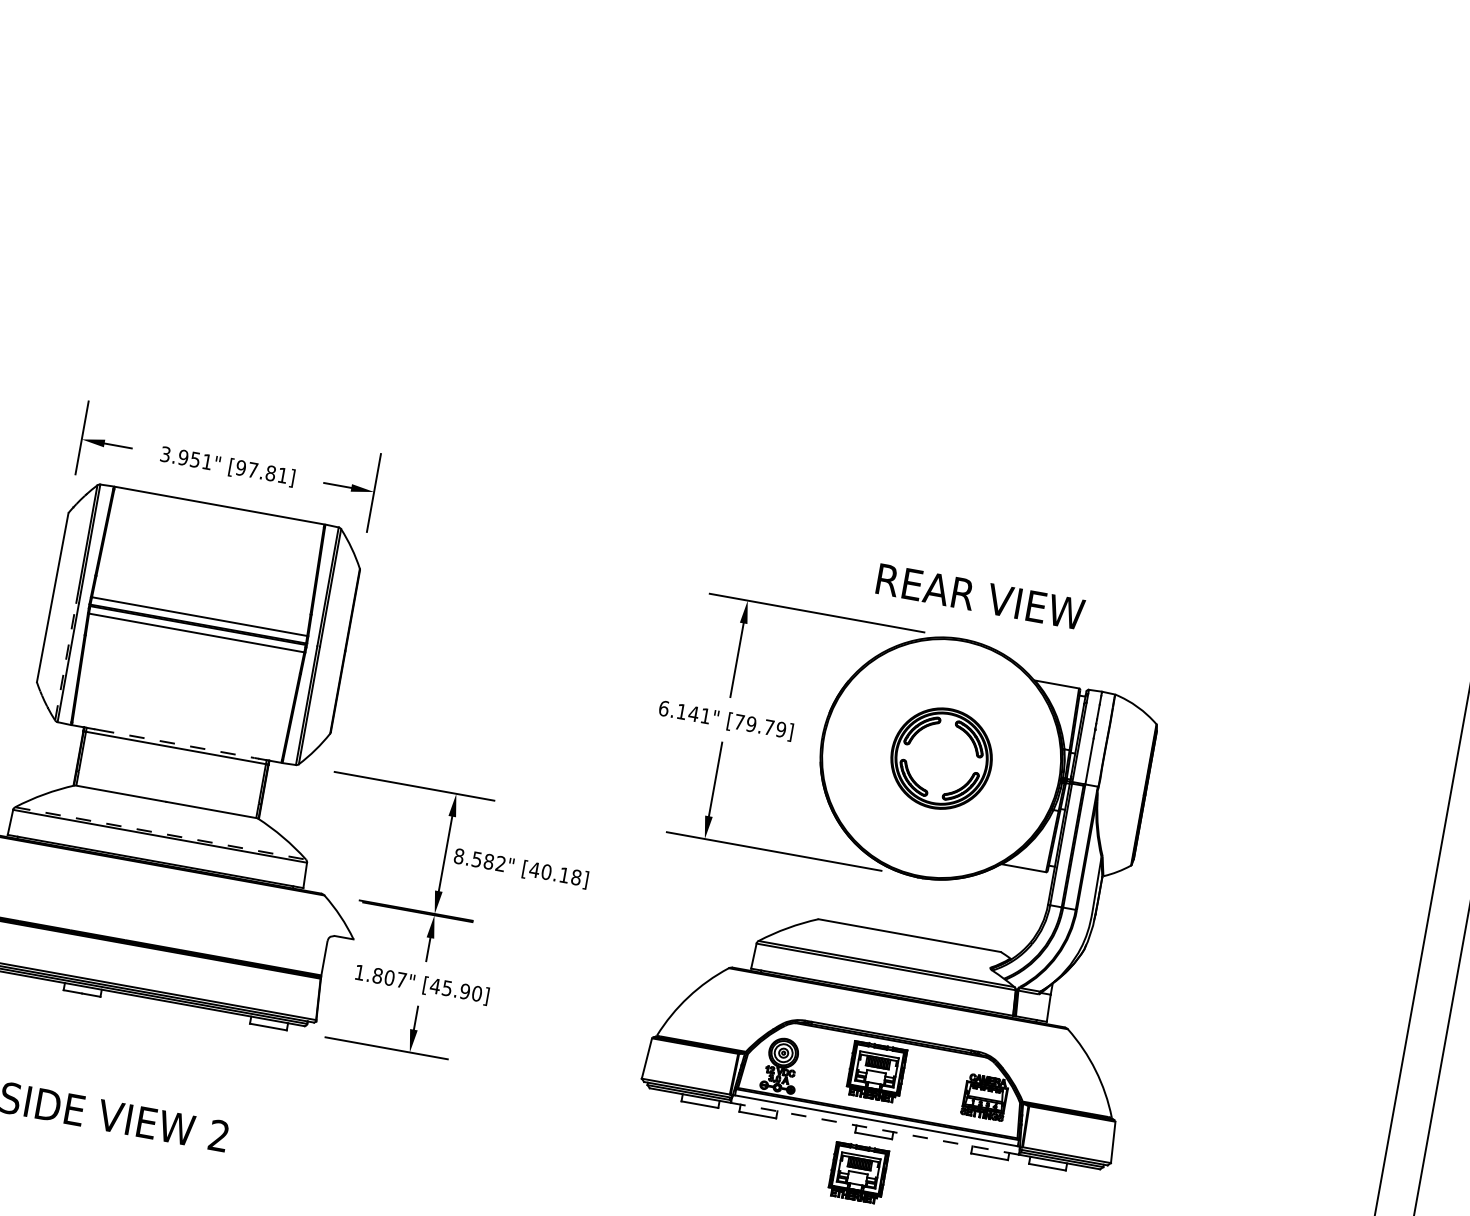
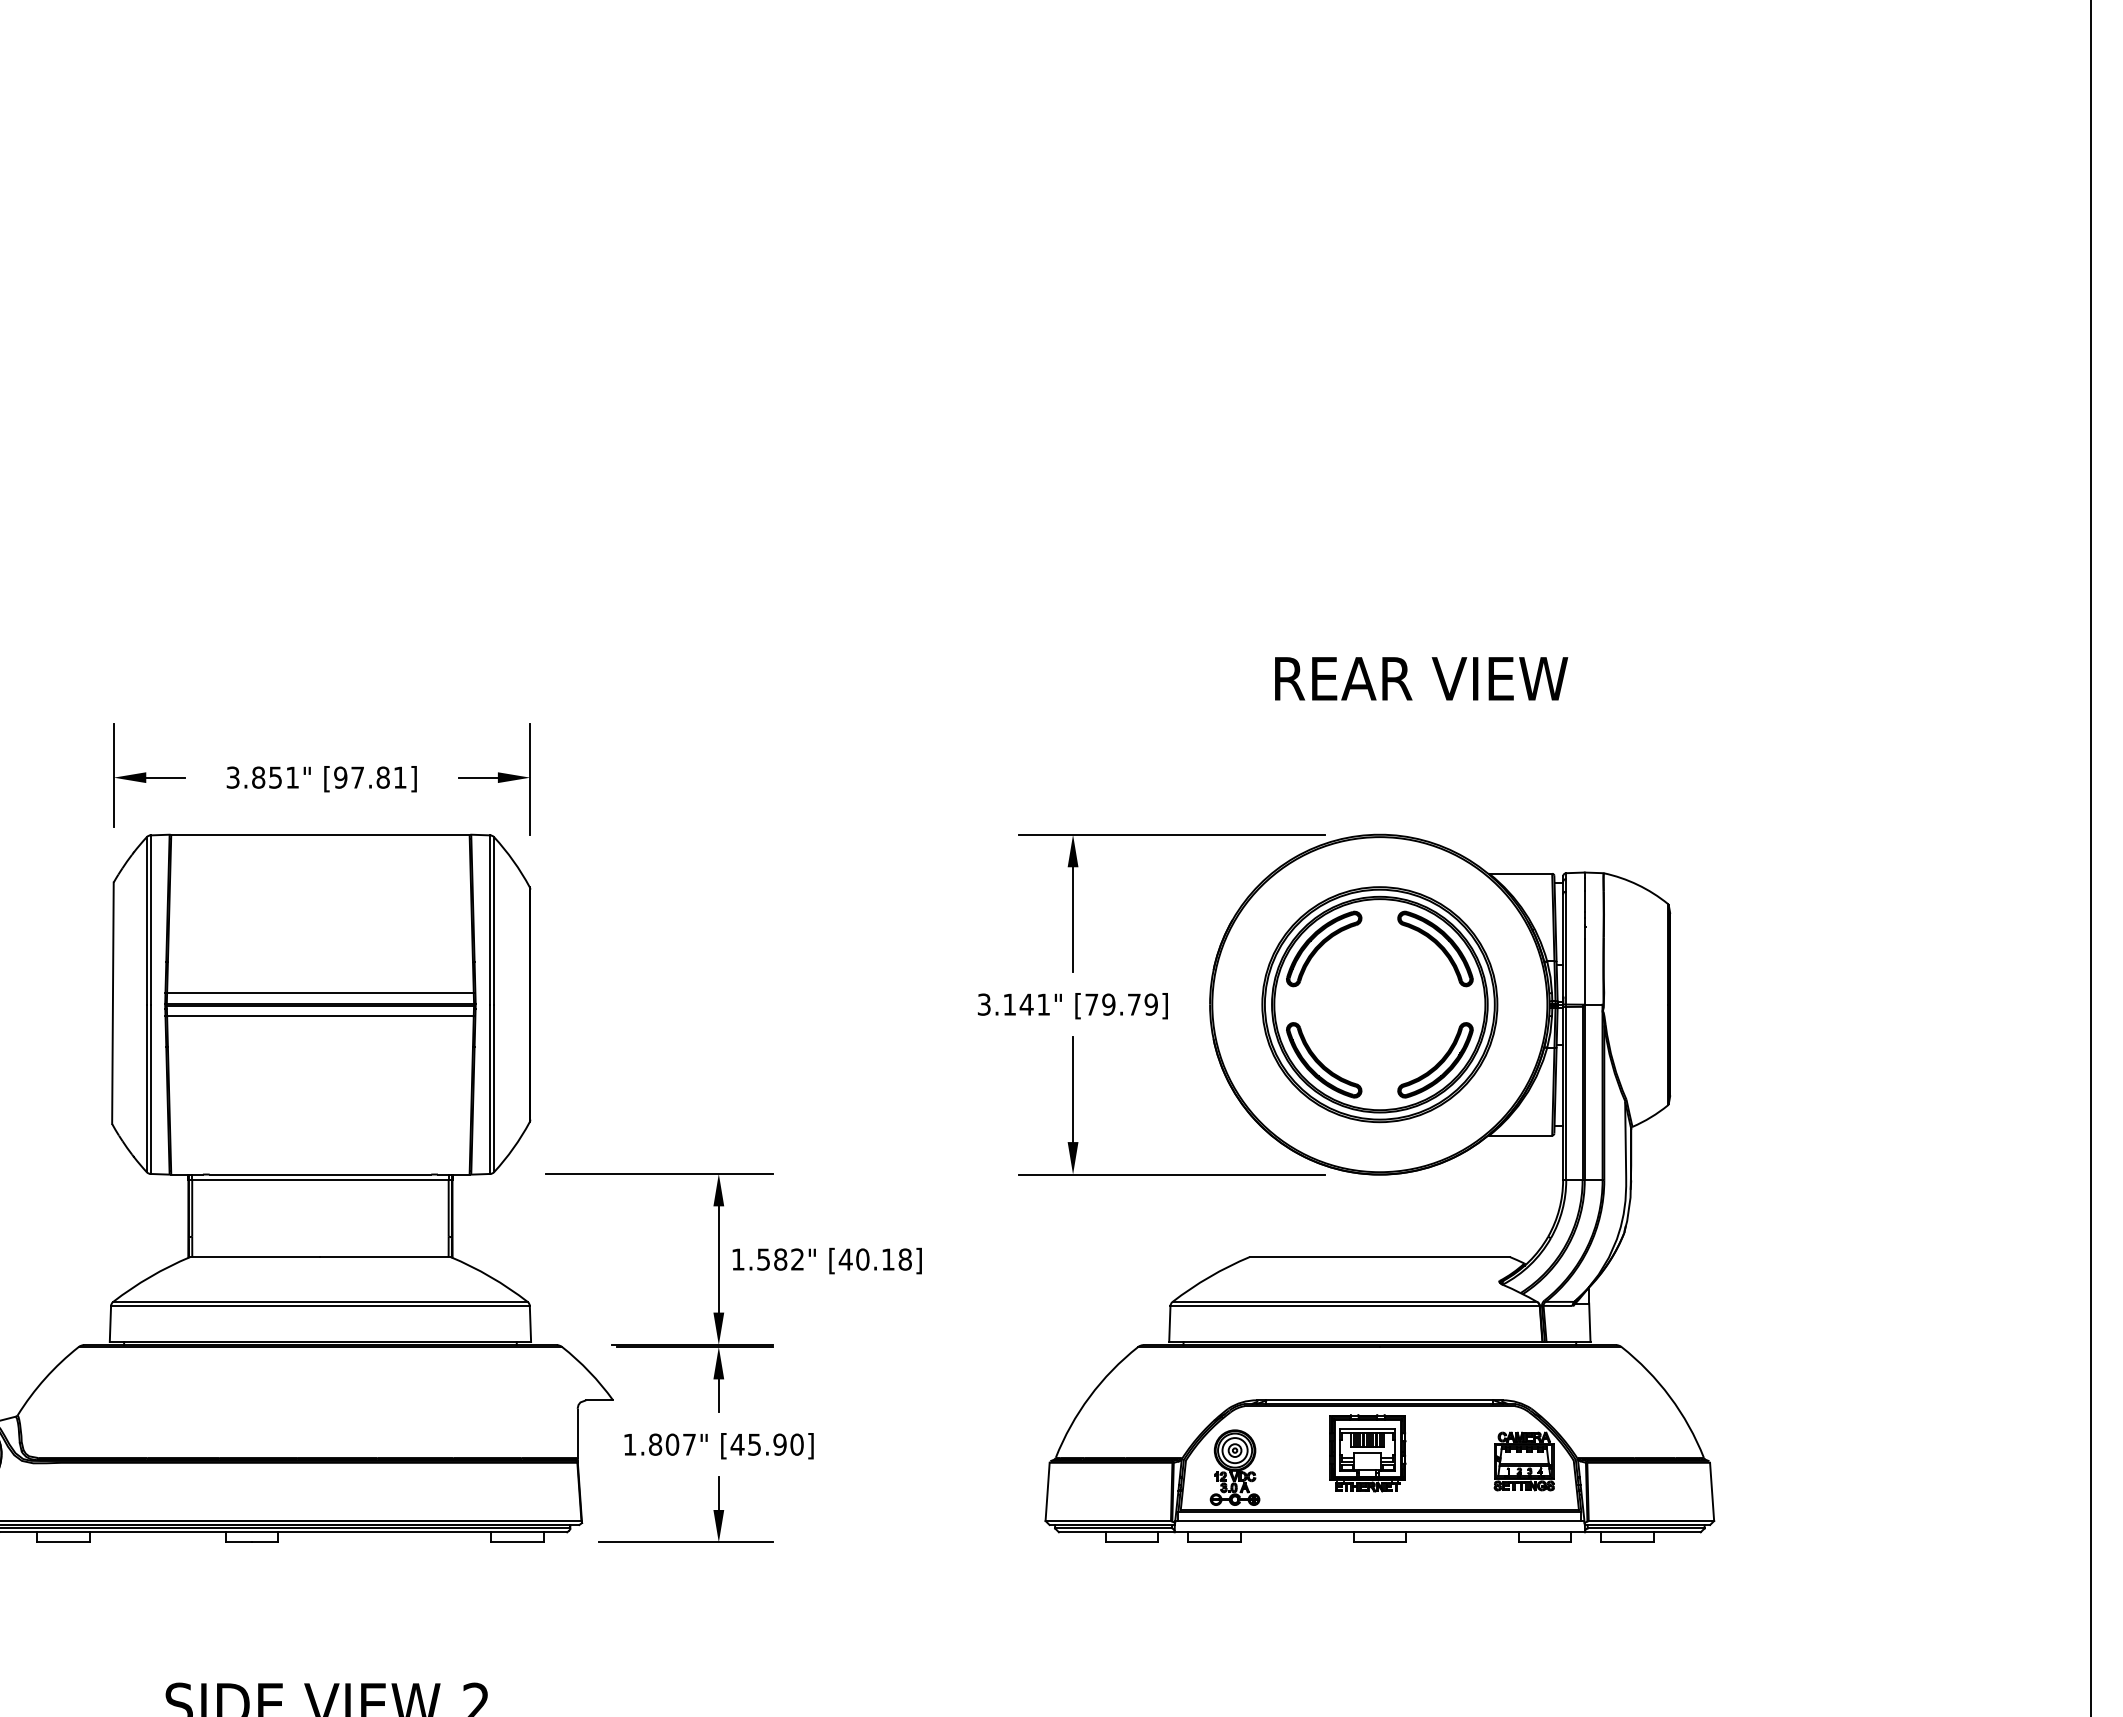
text: (183, 457) -> (258, 777), 3.951" -> 3.851"
text: (980, 596) -> (1421, 678), moved
line: (65, 661) -> (146, 1088), dashed -> solid
text: (664, 708) -> (984, 1004), 6.141" -> 3.141"
line: (176, 743) -> (320, 1174), dashed -> solid
part: (941, 758) -> (1379, 1004), size x1.67
line: (160, 833) -> (320, 1301), dashed -> solid
text: (458, 856) -> (737, 1259), 8.582" -> 1.582"
line: (874, 1128) -> (1379, 1532), dashed -> solid
part: (858, 1173) -> (1367, 1597), removed

